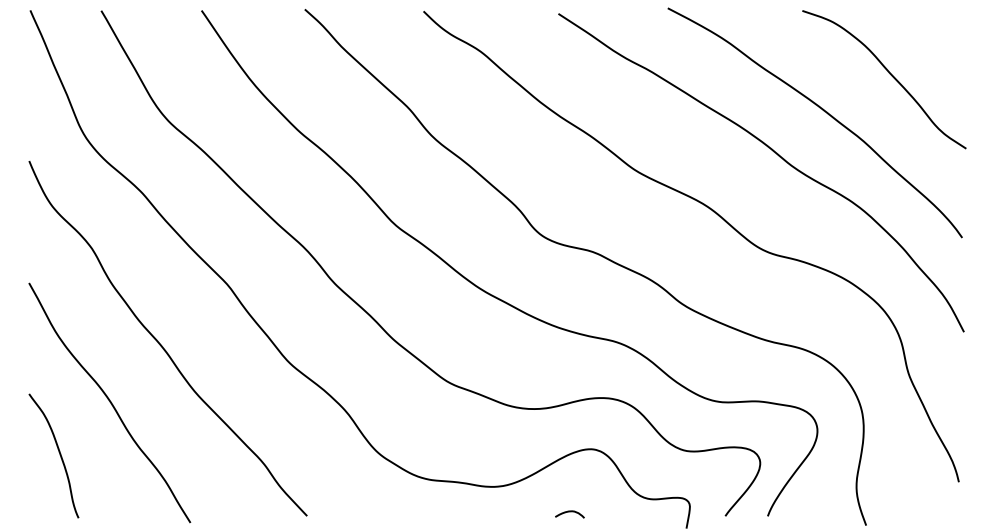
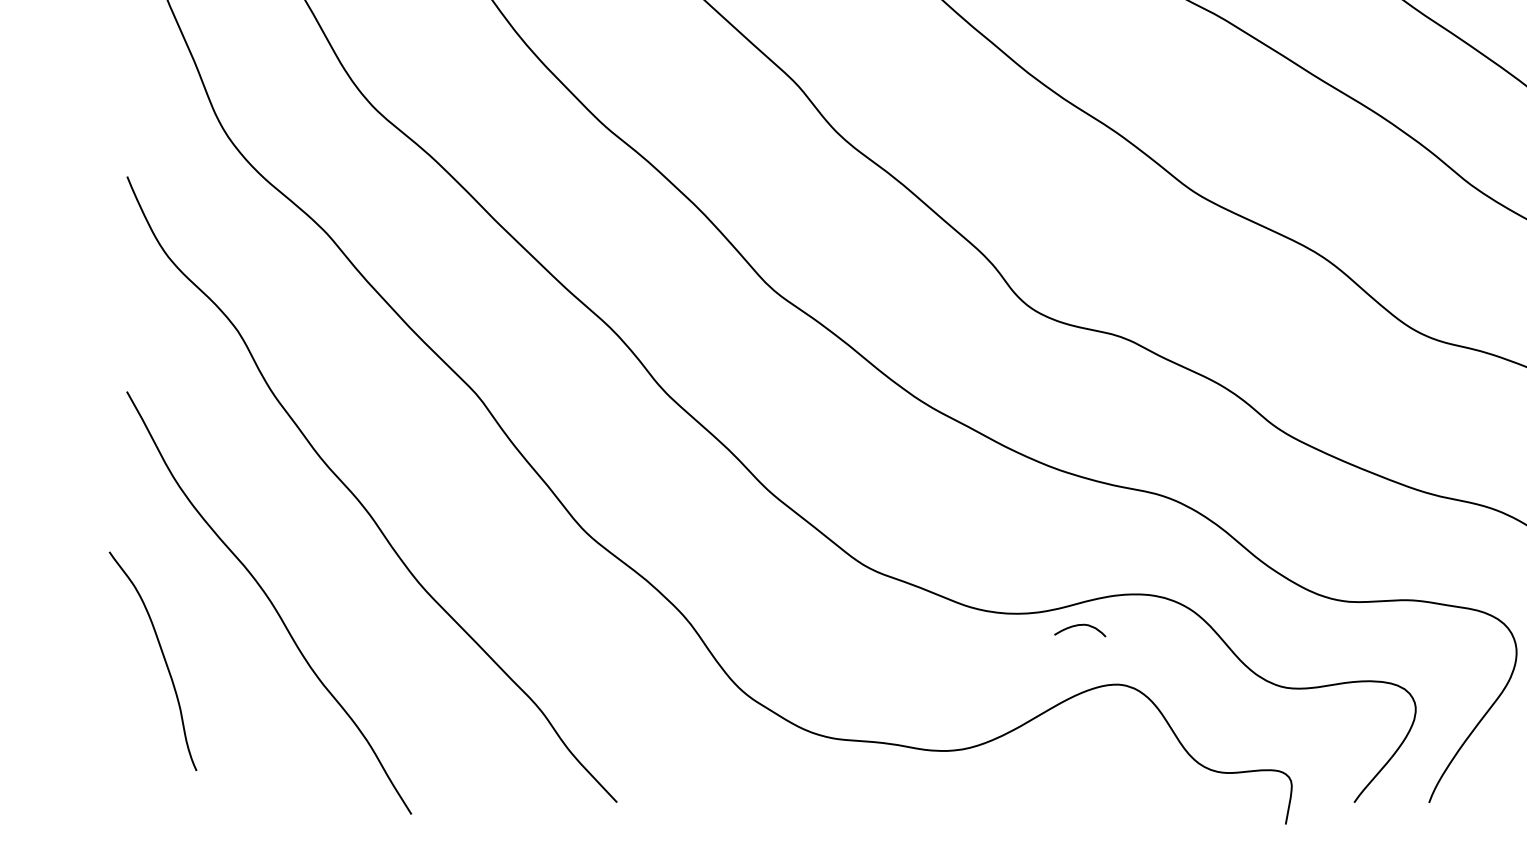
curve: (58, 452) -> (161, 655), moved
curve: (569, 512) -> (1079, 626), moved

